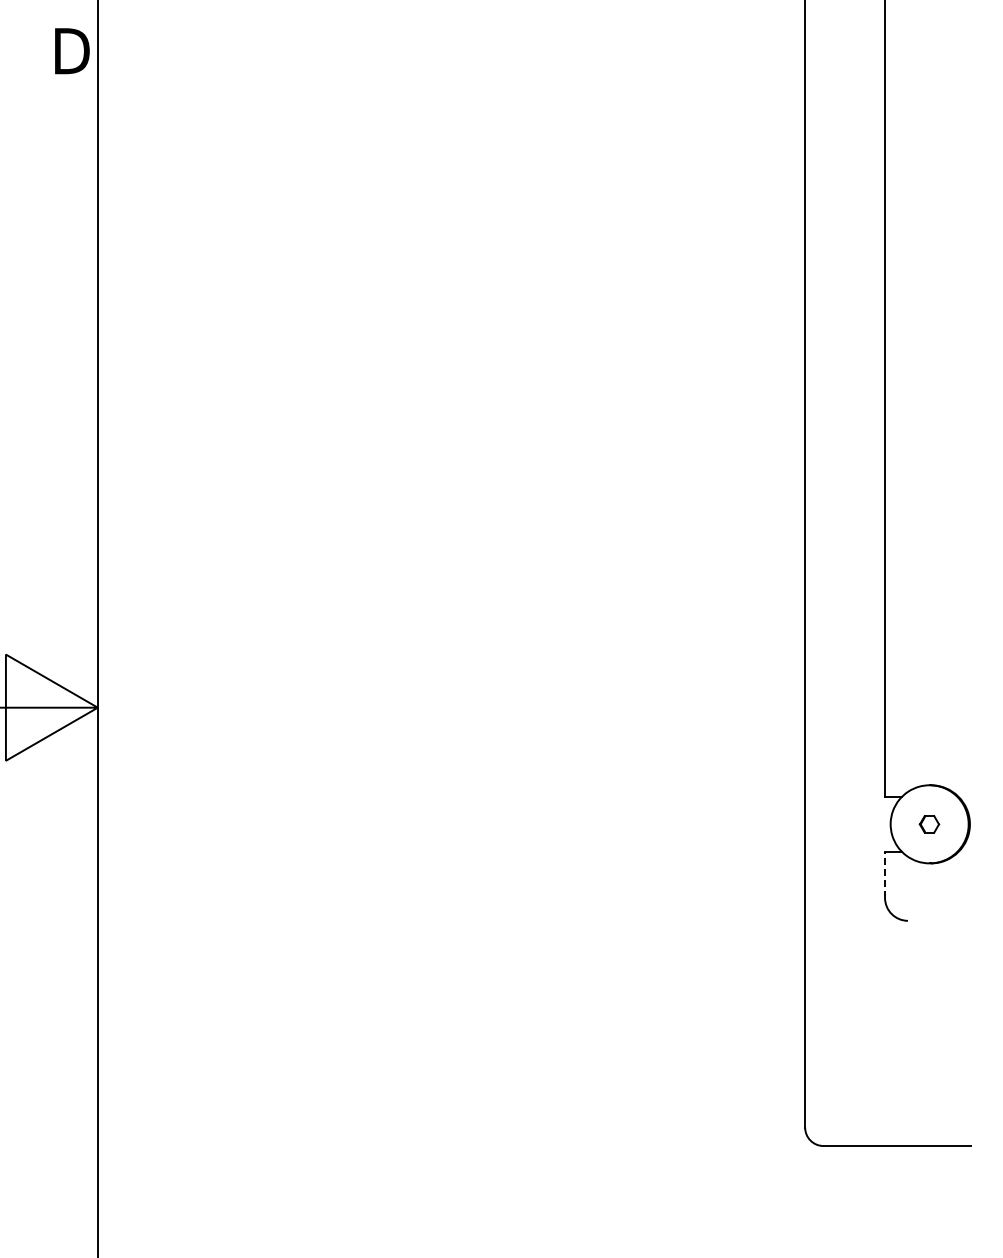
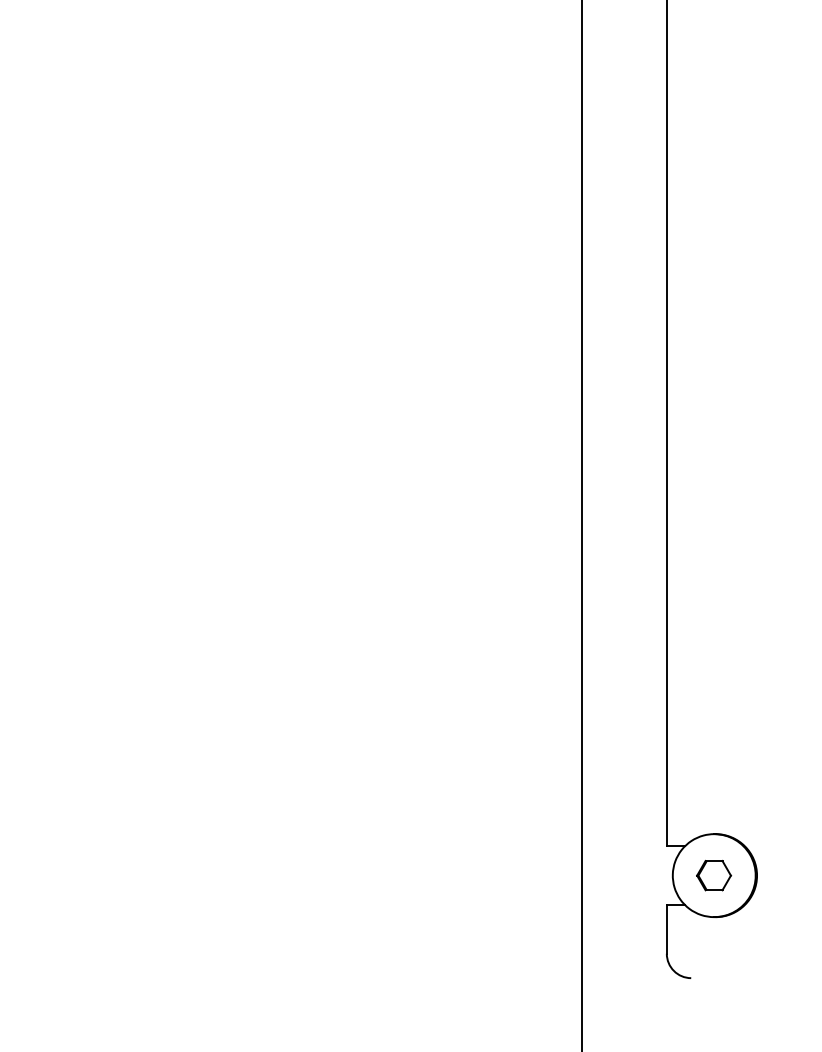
part: (929, 824) -> (714, 875), size x1.67
line: (885, 874) -> (667, 928), dashed -> solid

